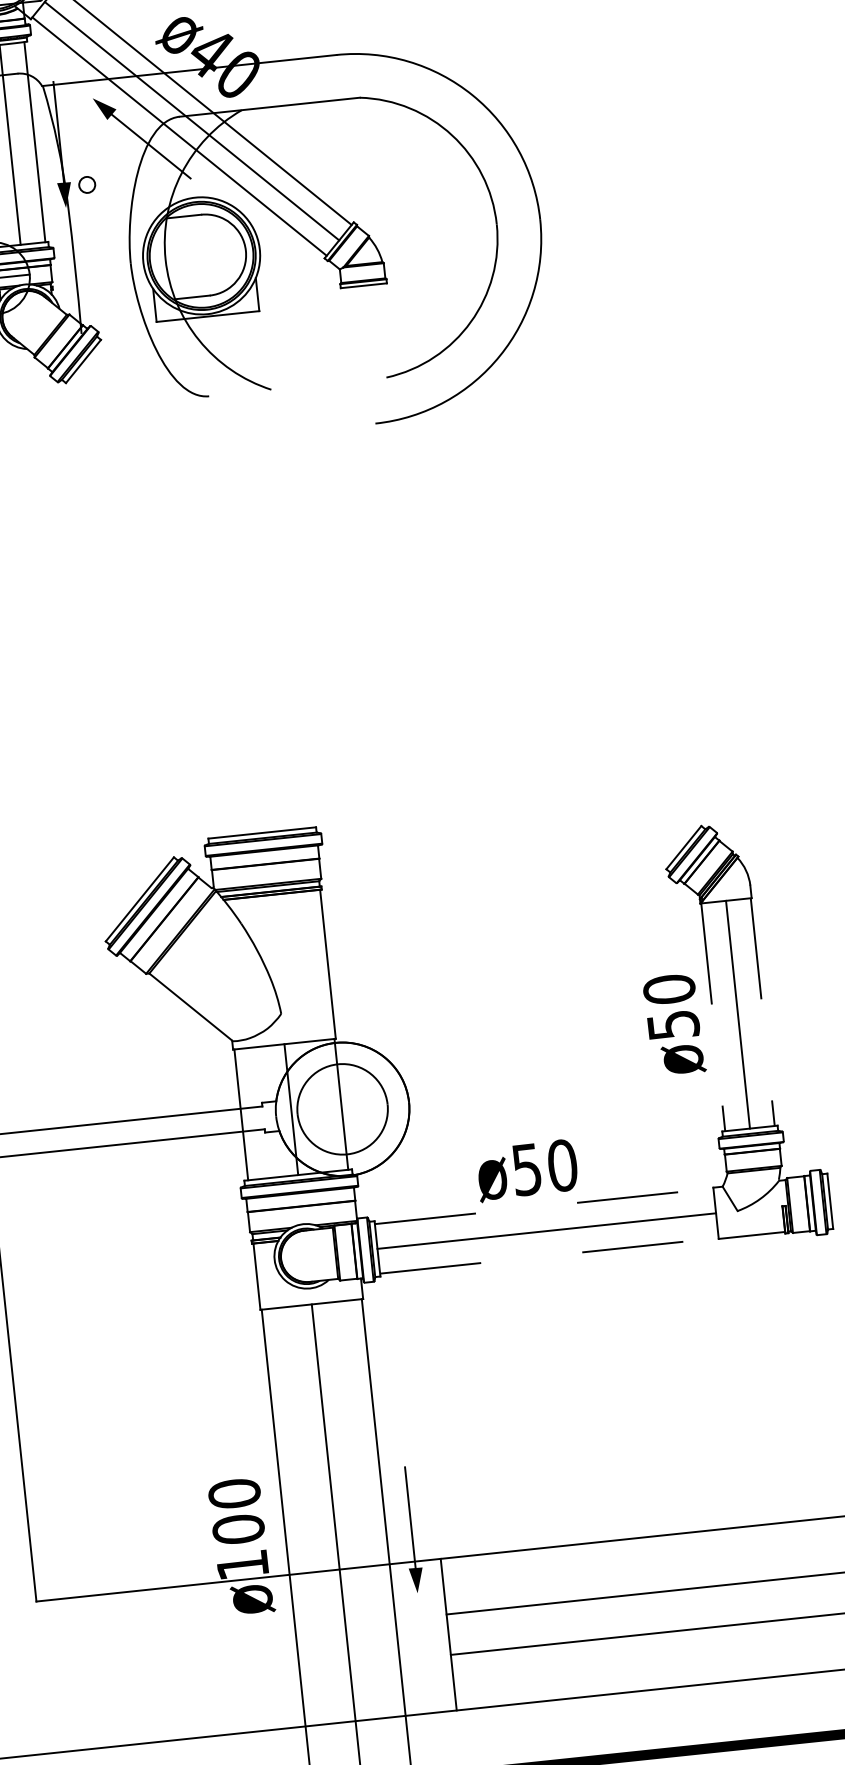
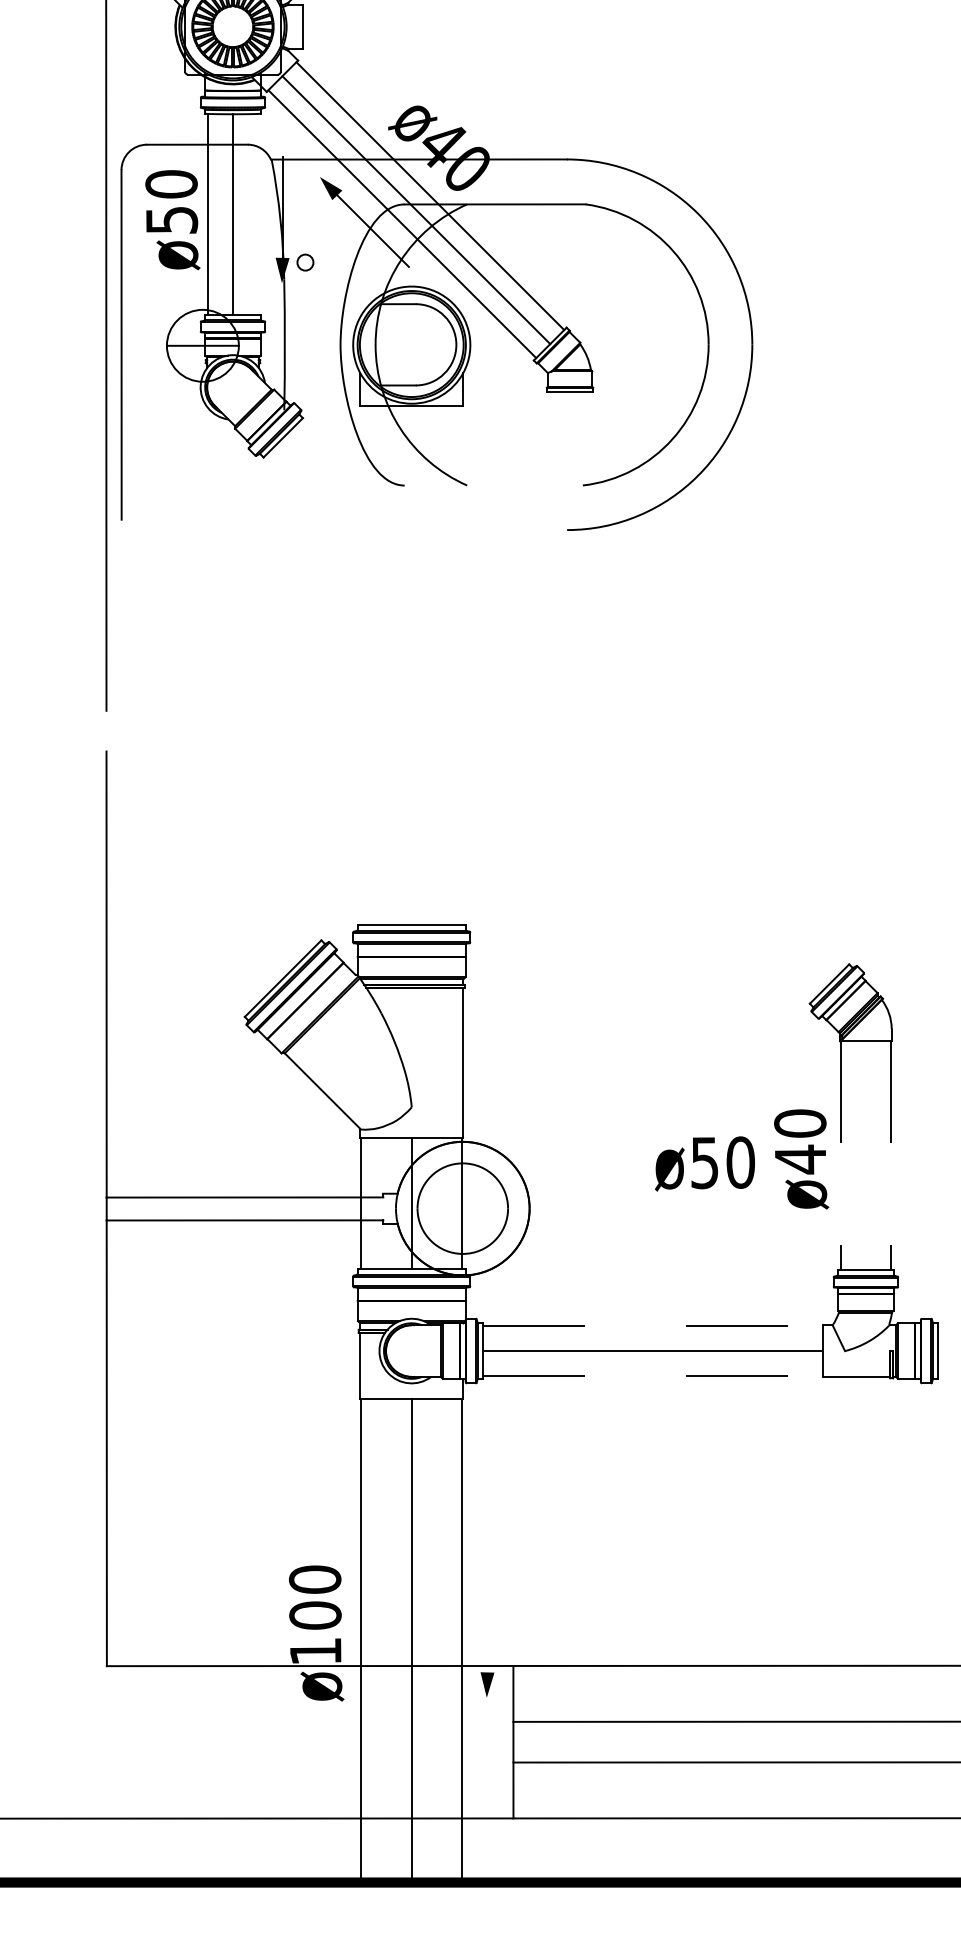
line: (34, 142) -> (257, 214), removed
line: (737, 1014) -> (865, 1155), removed
text: (673, 1025) -> (800, 1159), ø50 -> ø40
text: (526, 1170) -> (704, 1163), moved
line: (410, 1517) -> (487, 1621), removed

